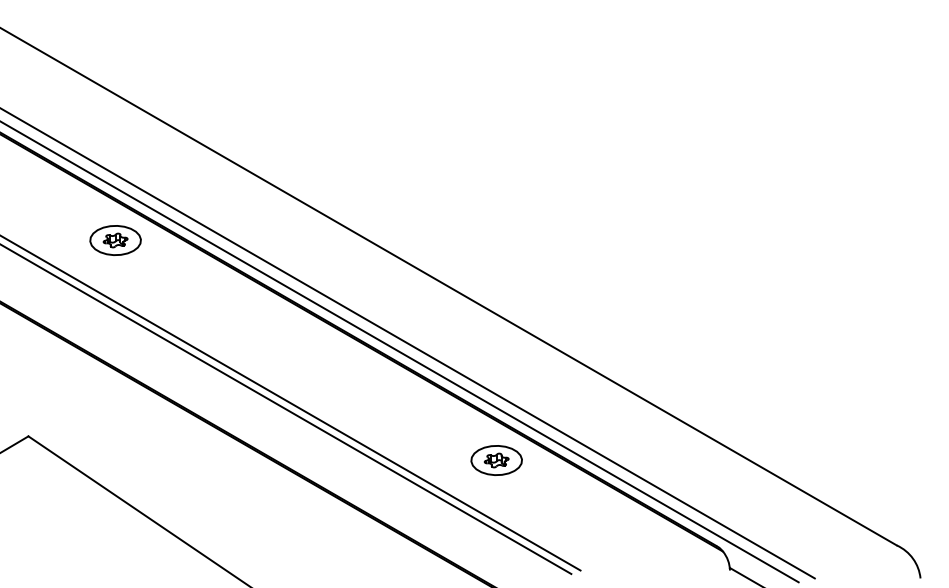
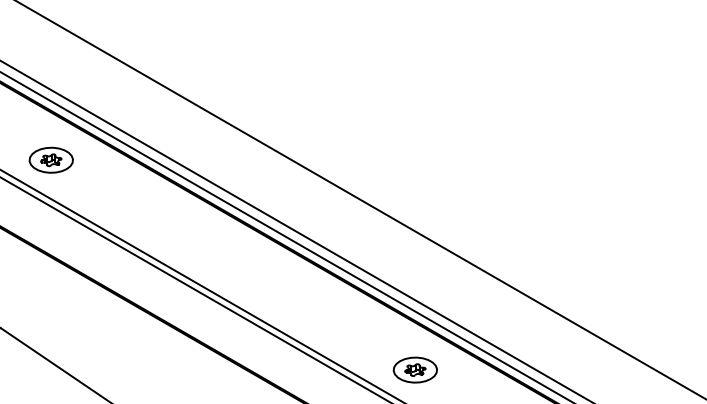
part: (115, 240) -> (51, 160), moved
part: (496, 460) -> (415, 370), moved

